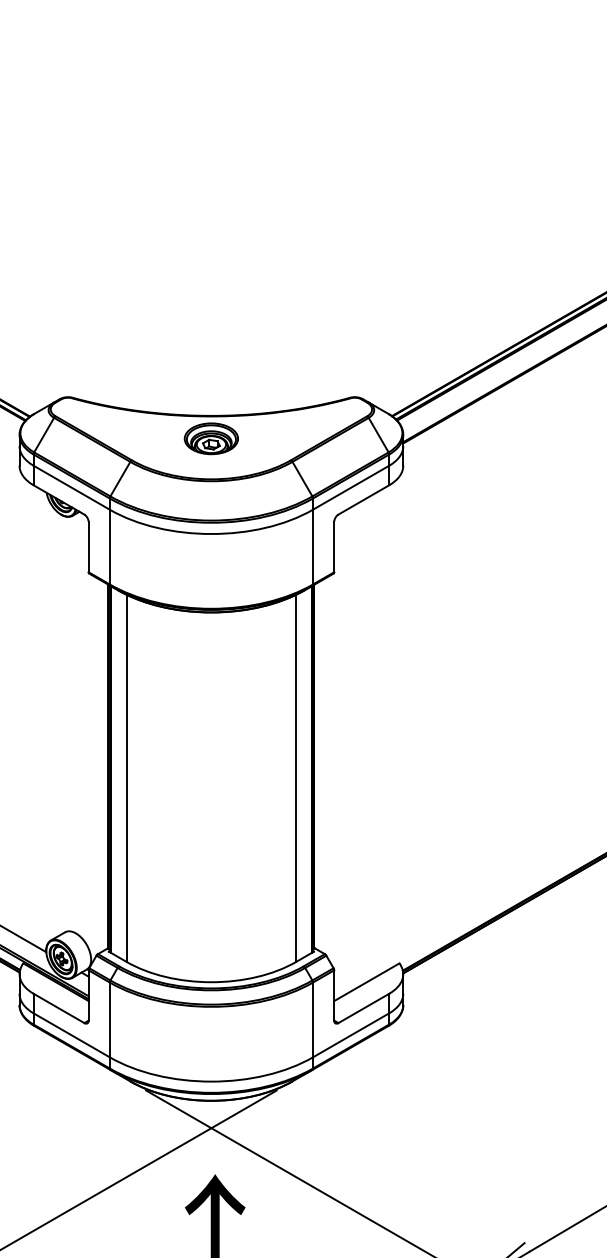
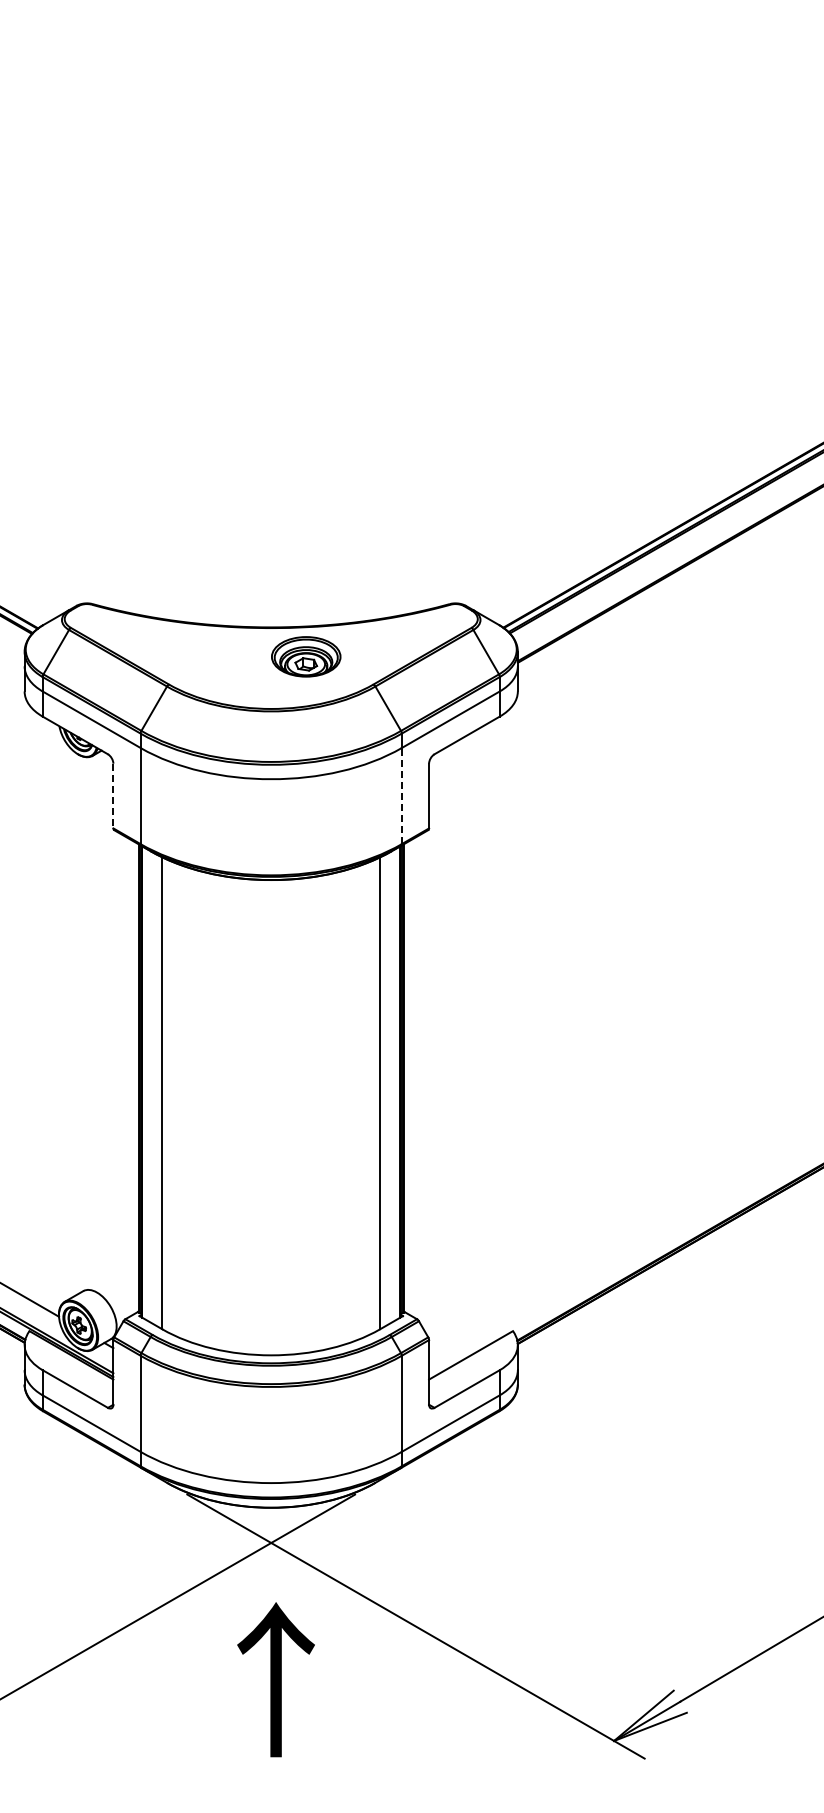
part: (211, 438) -> (306, 656), moved
line: (312, 546) -> (401, 795), solid -> dashed
line: (88, 547) -> (113, 796), solid -> dashed

